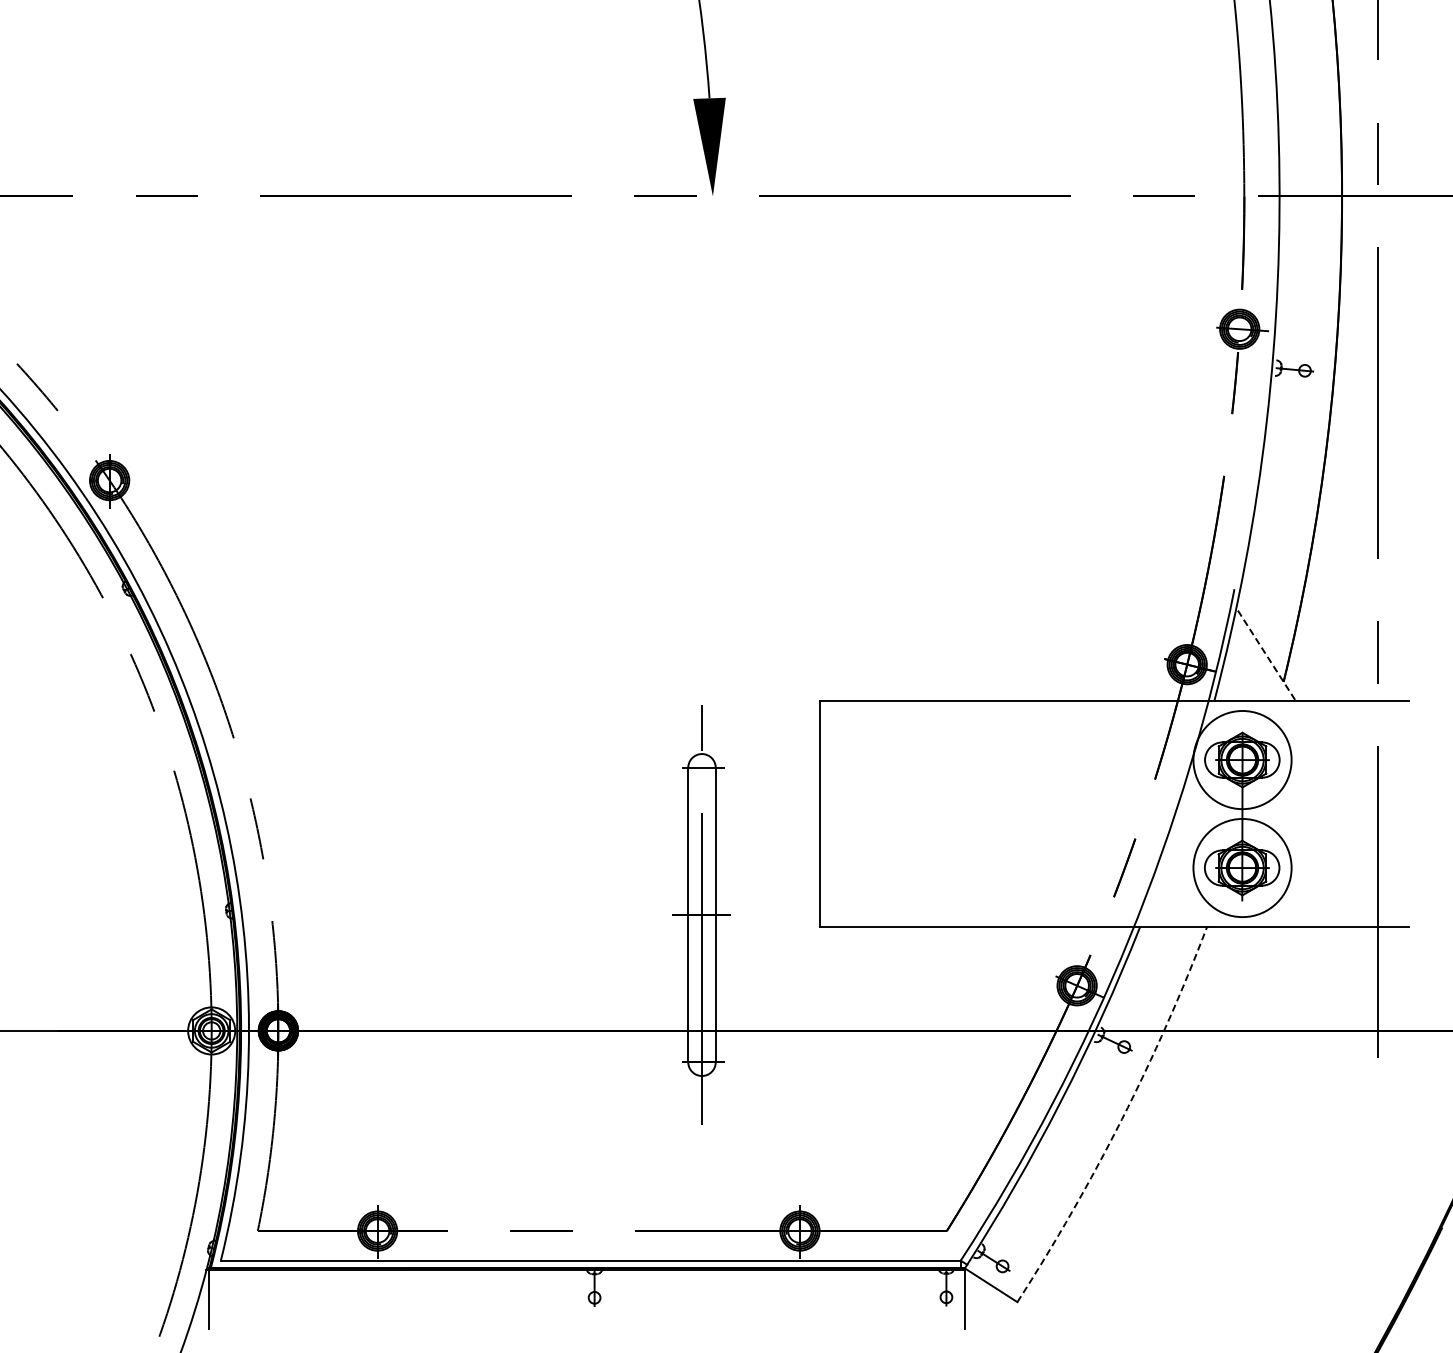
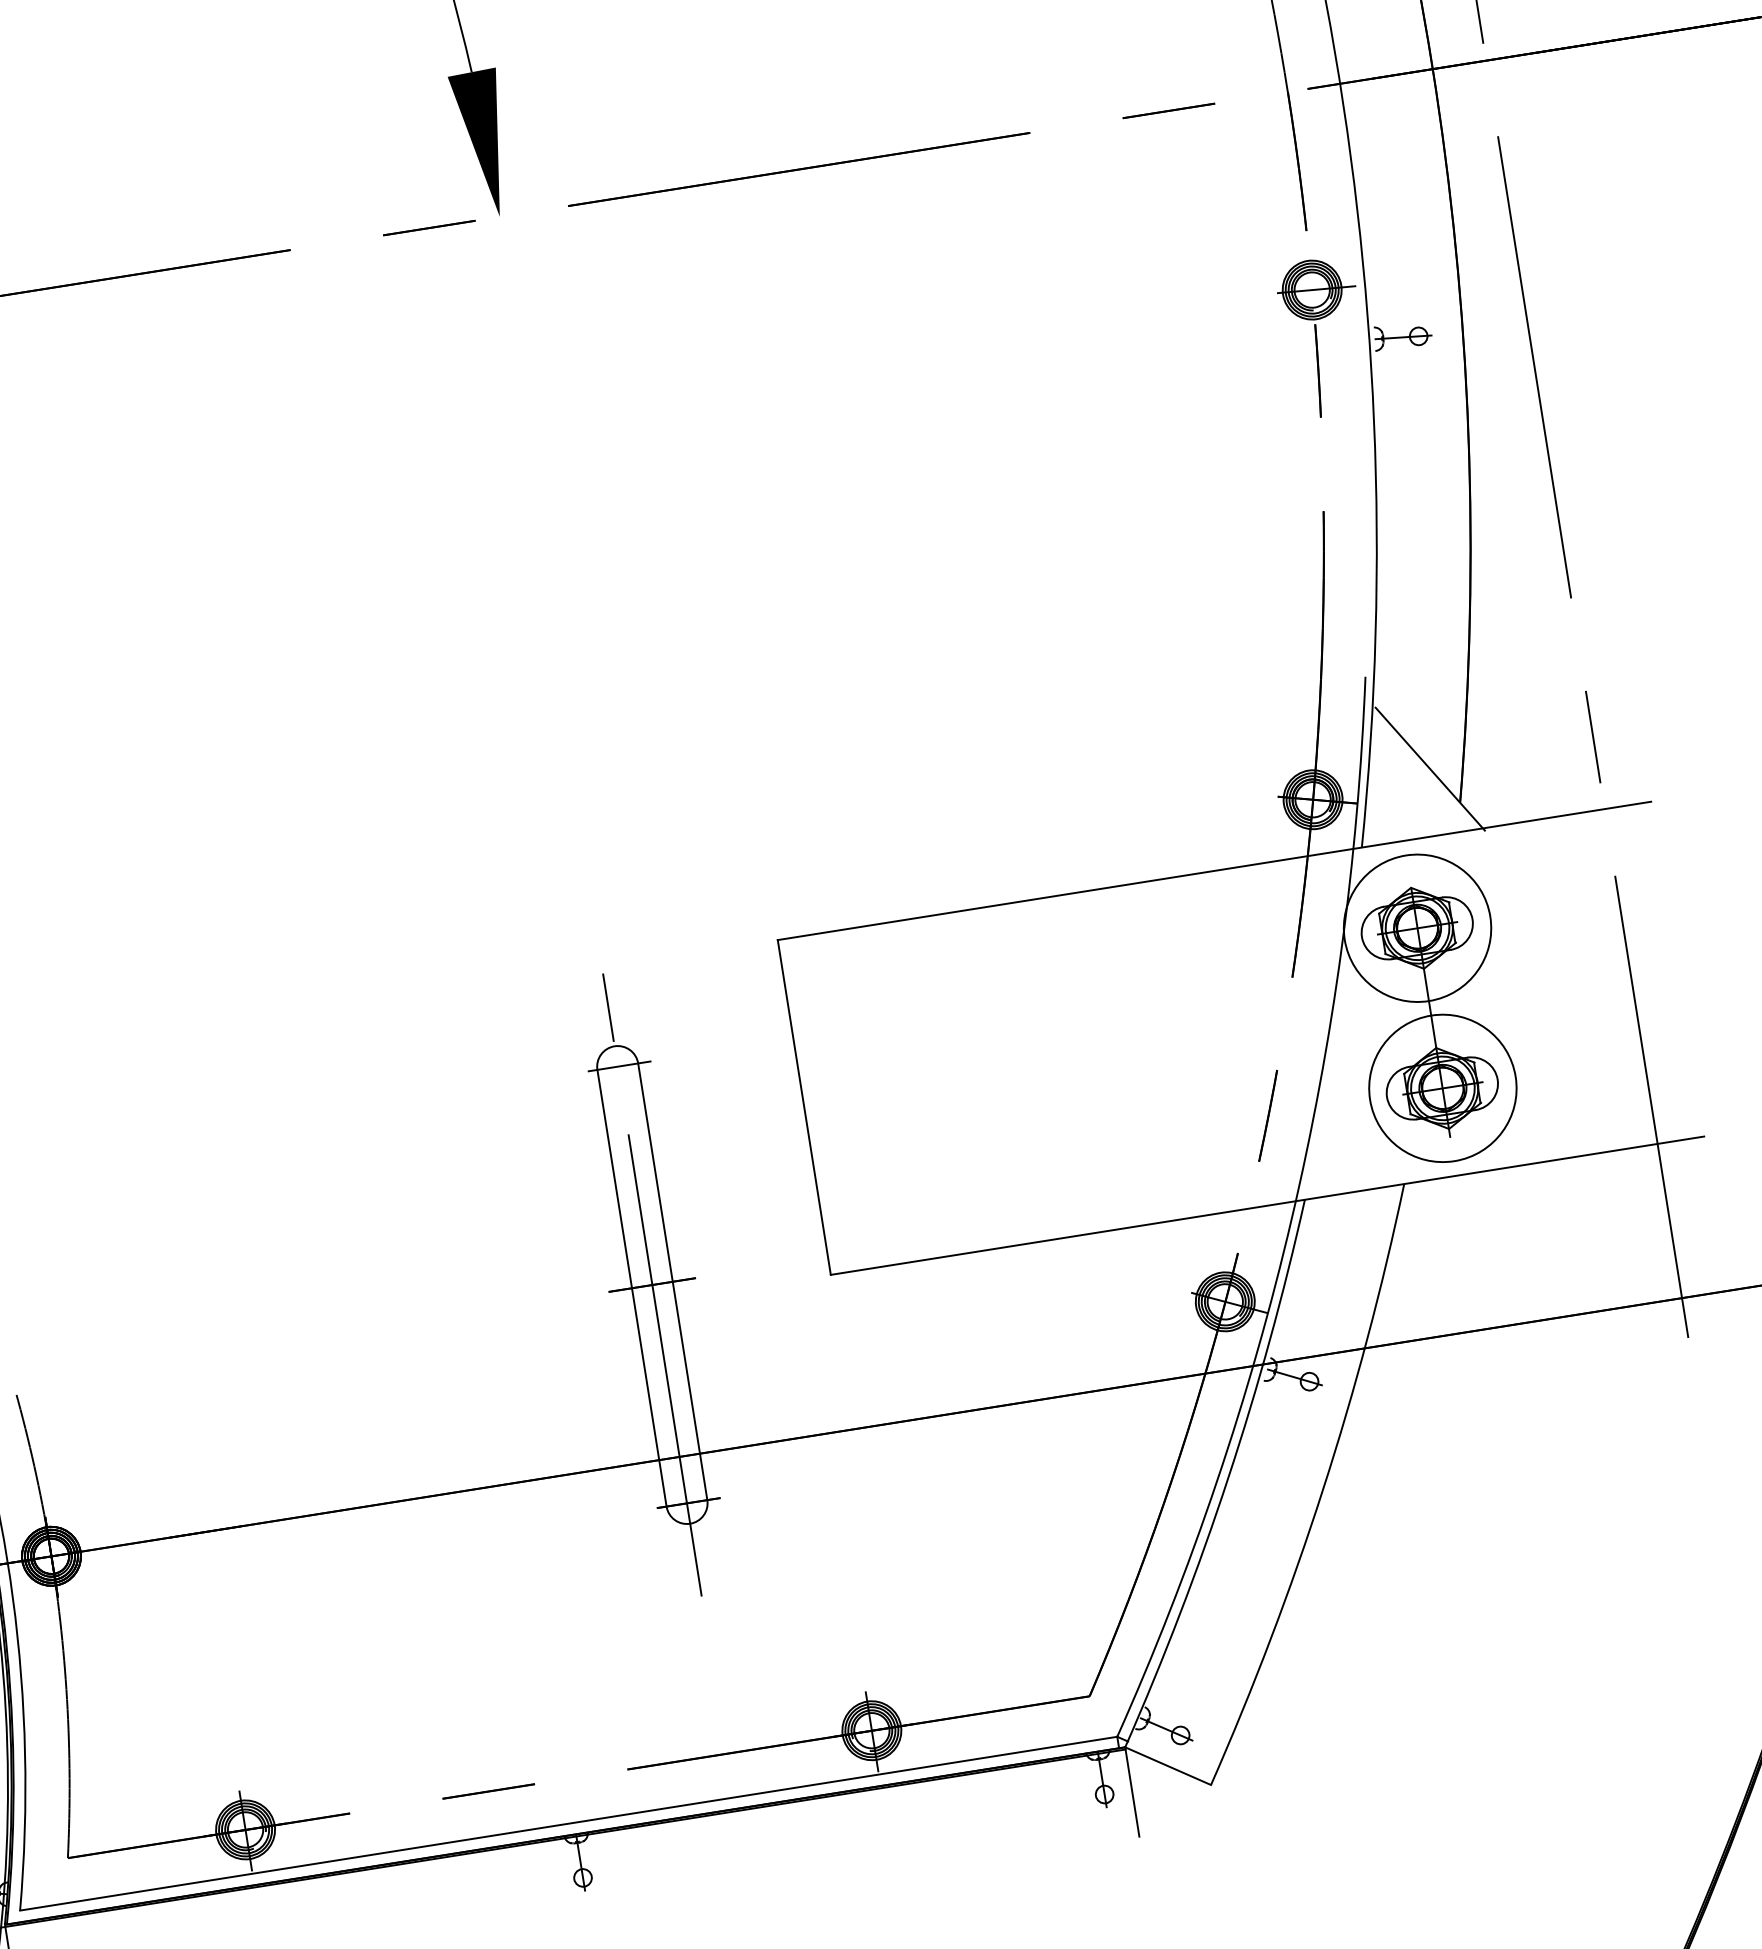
line: (1267, 656) -> (1430, 768), dashed -> solid
arc: (1121, 1119) -> (1322, 1489), dashed -> solid

